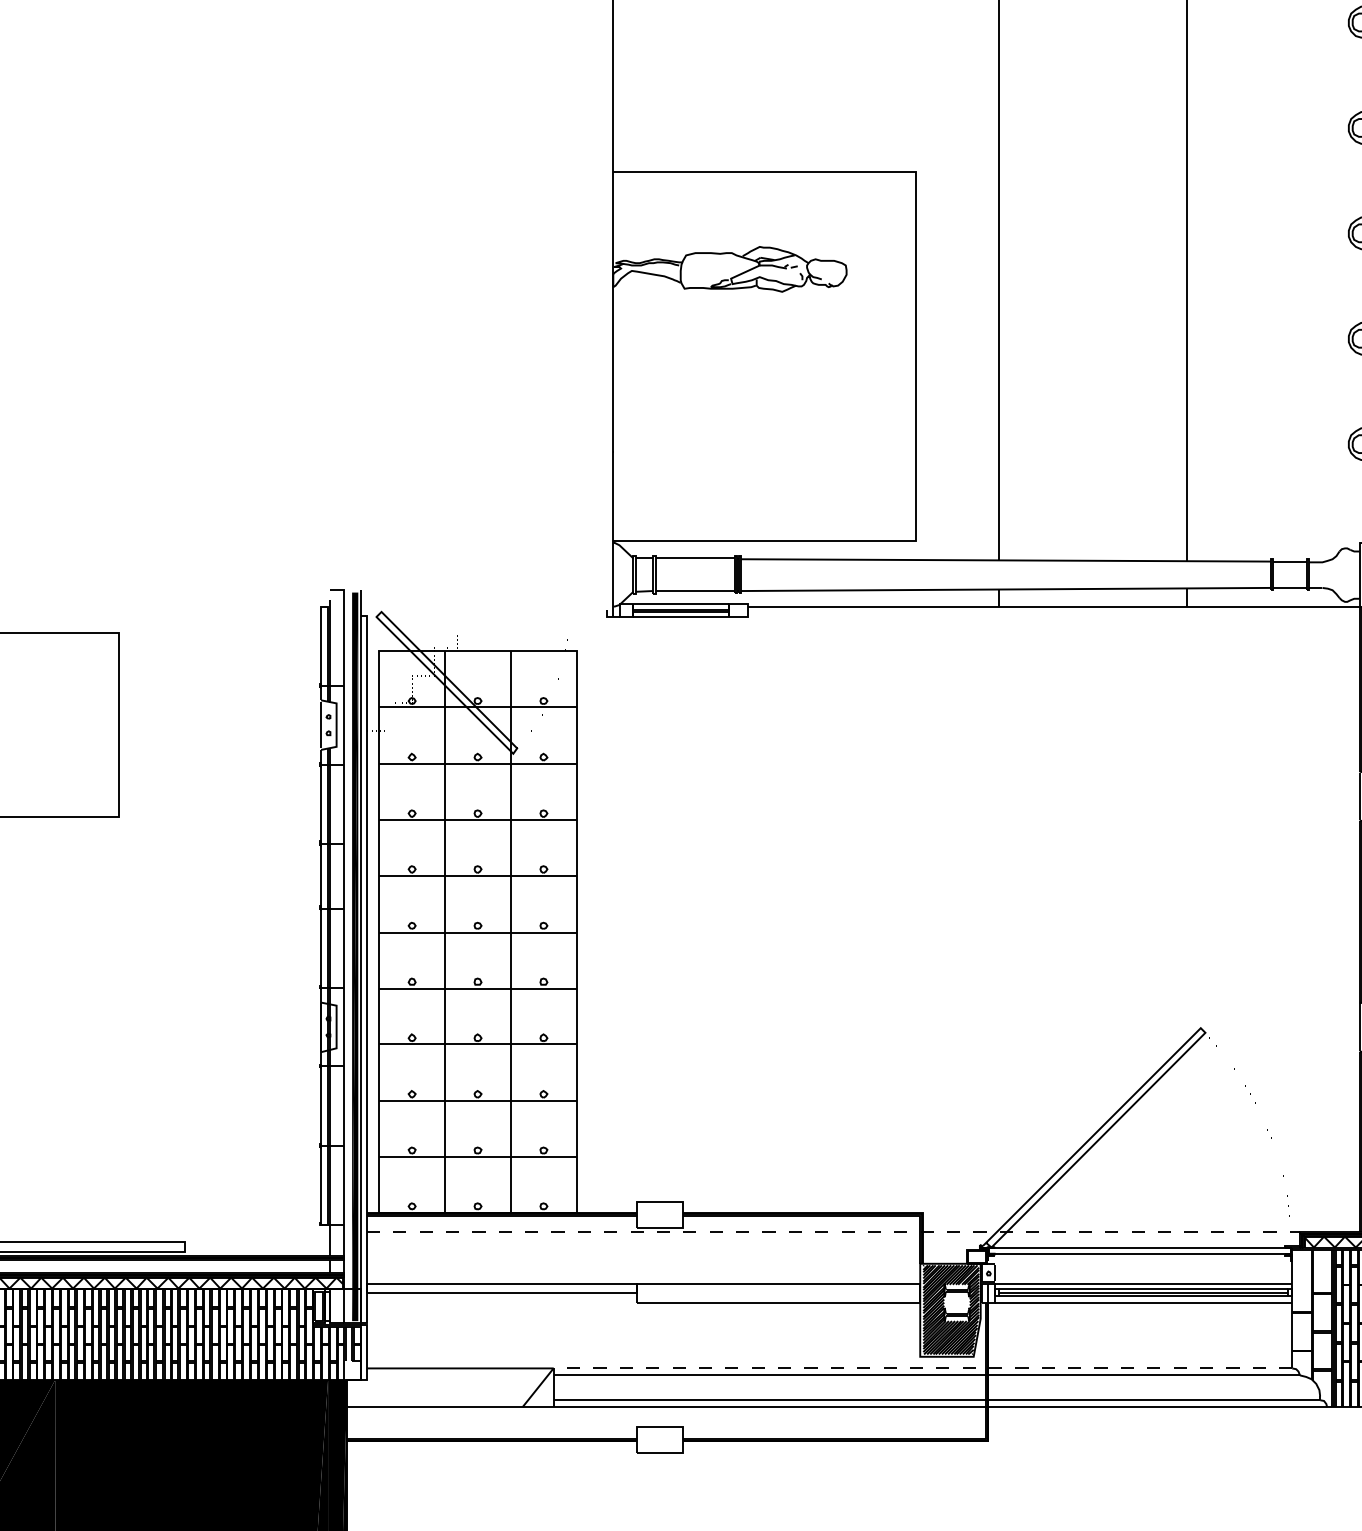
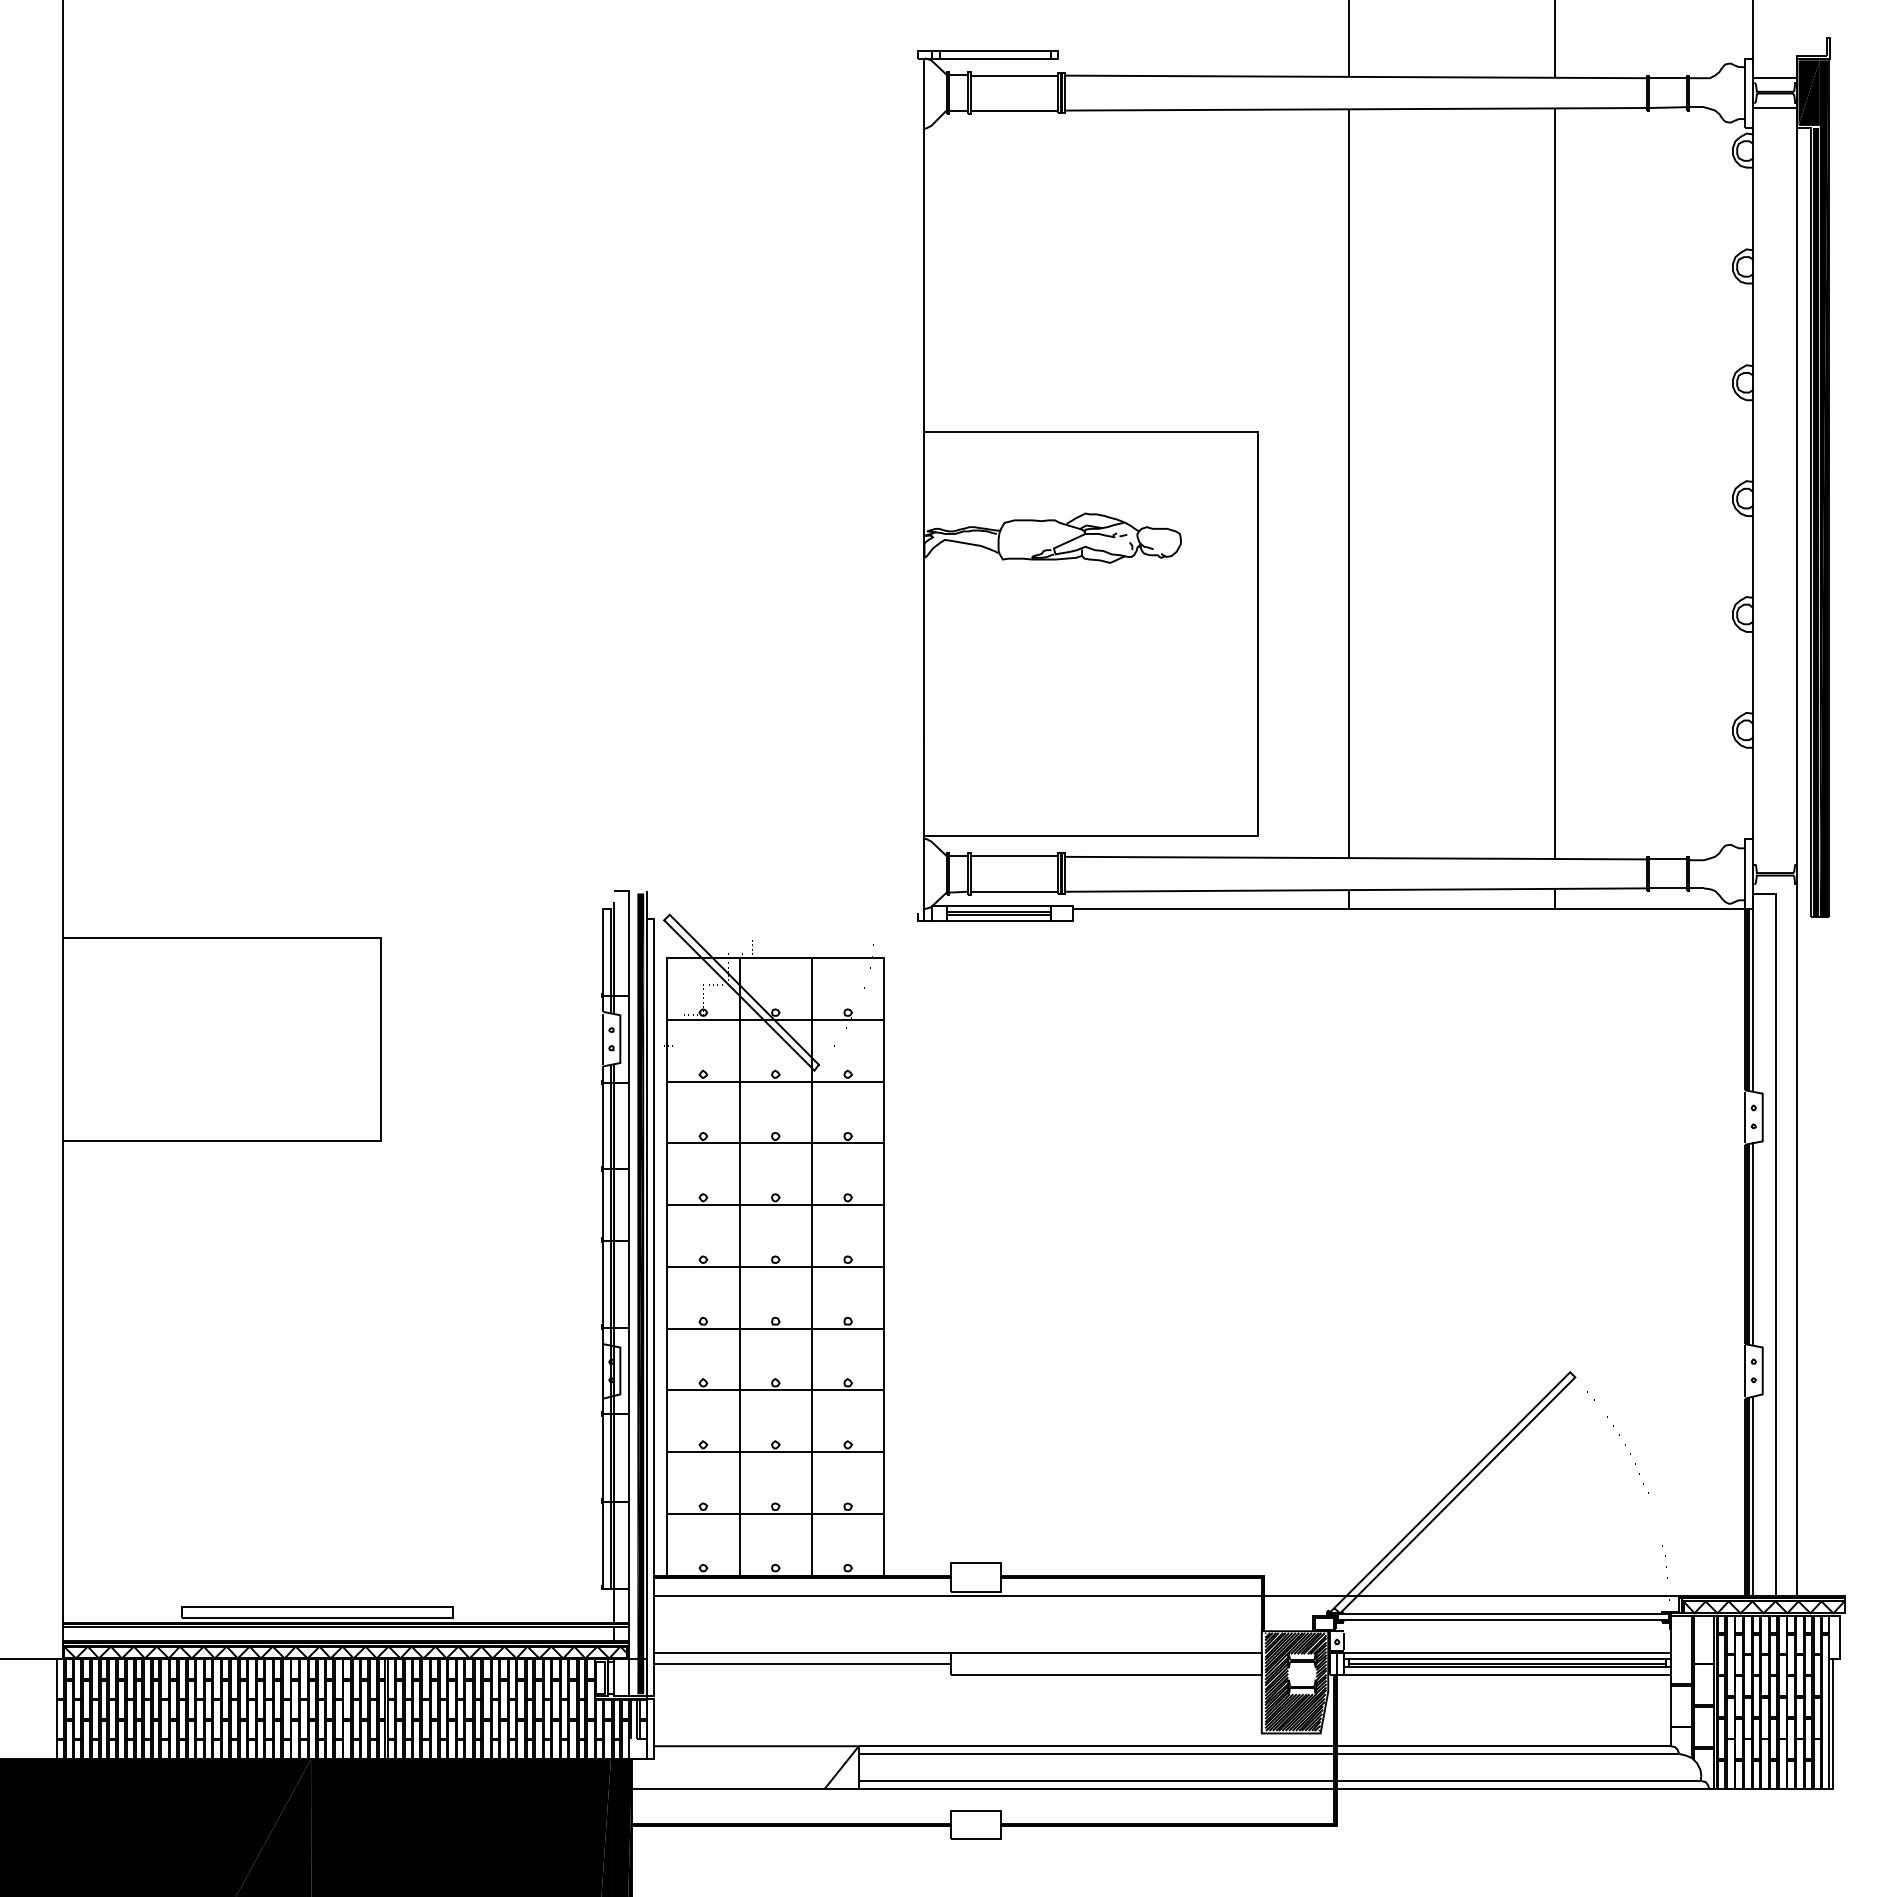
line: (833, 1232) -> (1166, 1596), dashed -> solid
line: (922, 1368) -> (1264, 1746), dashed -> solid

